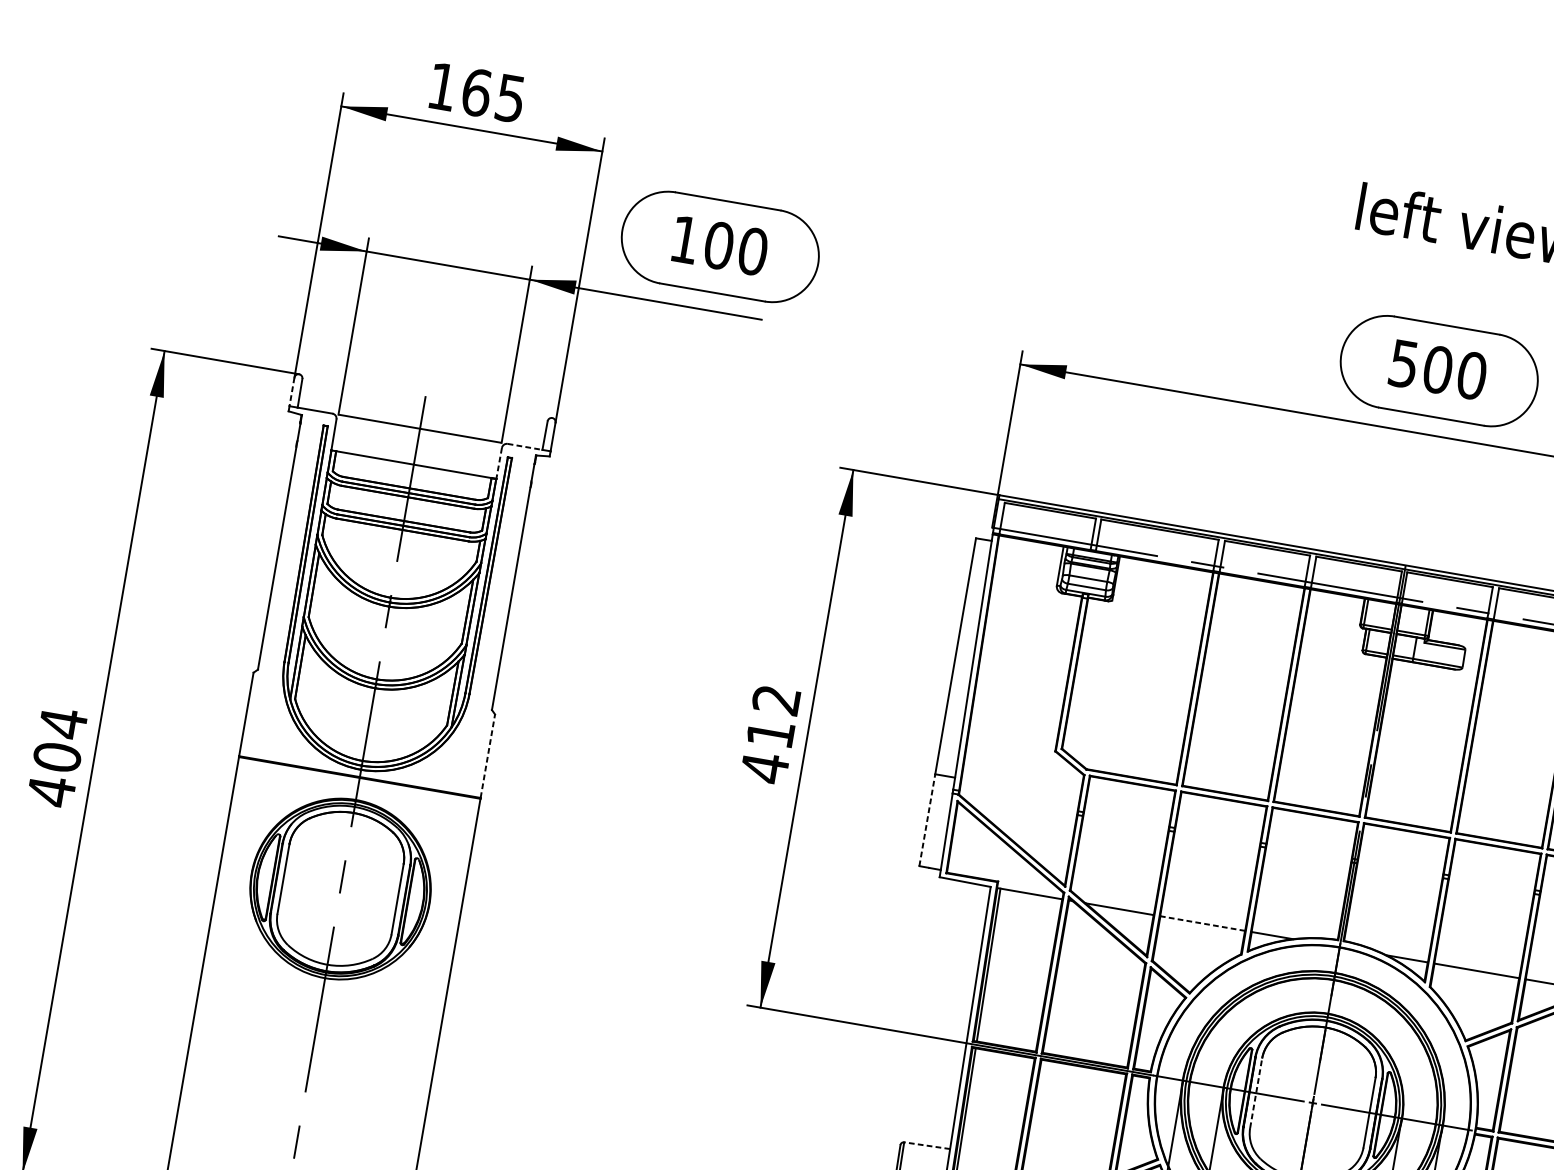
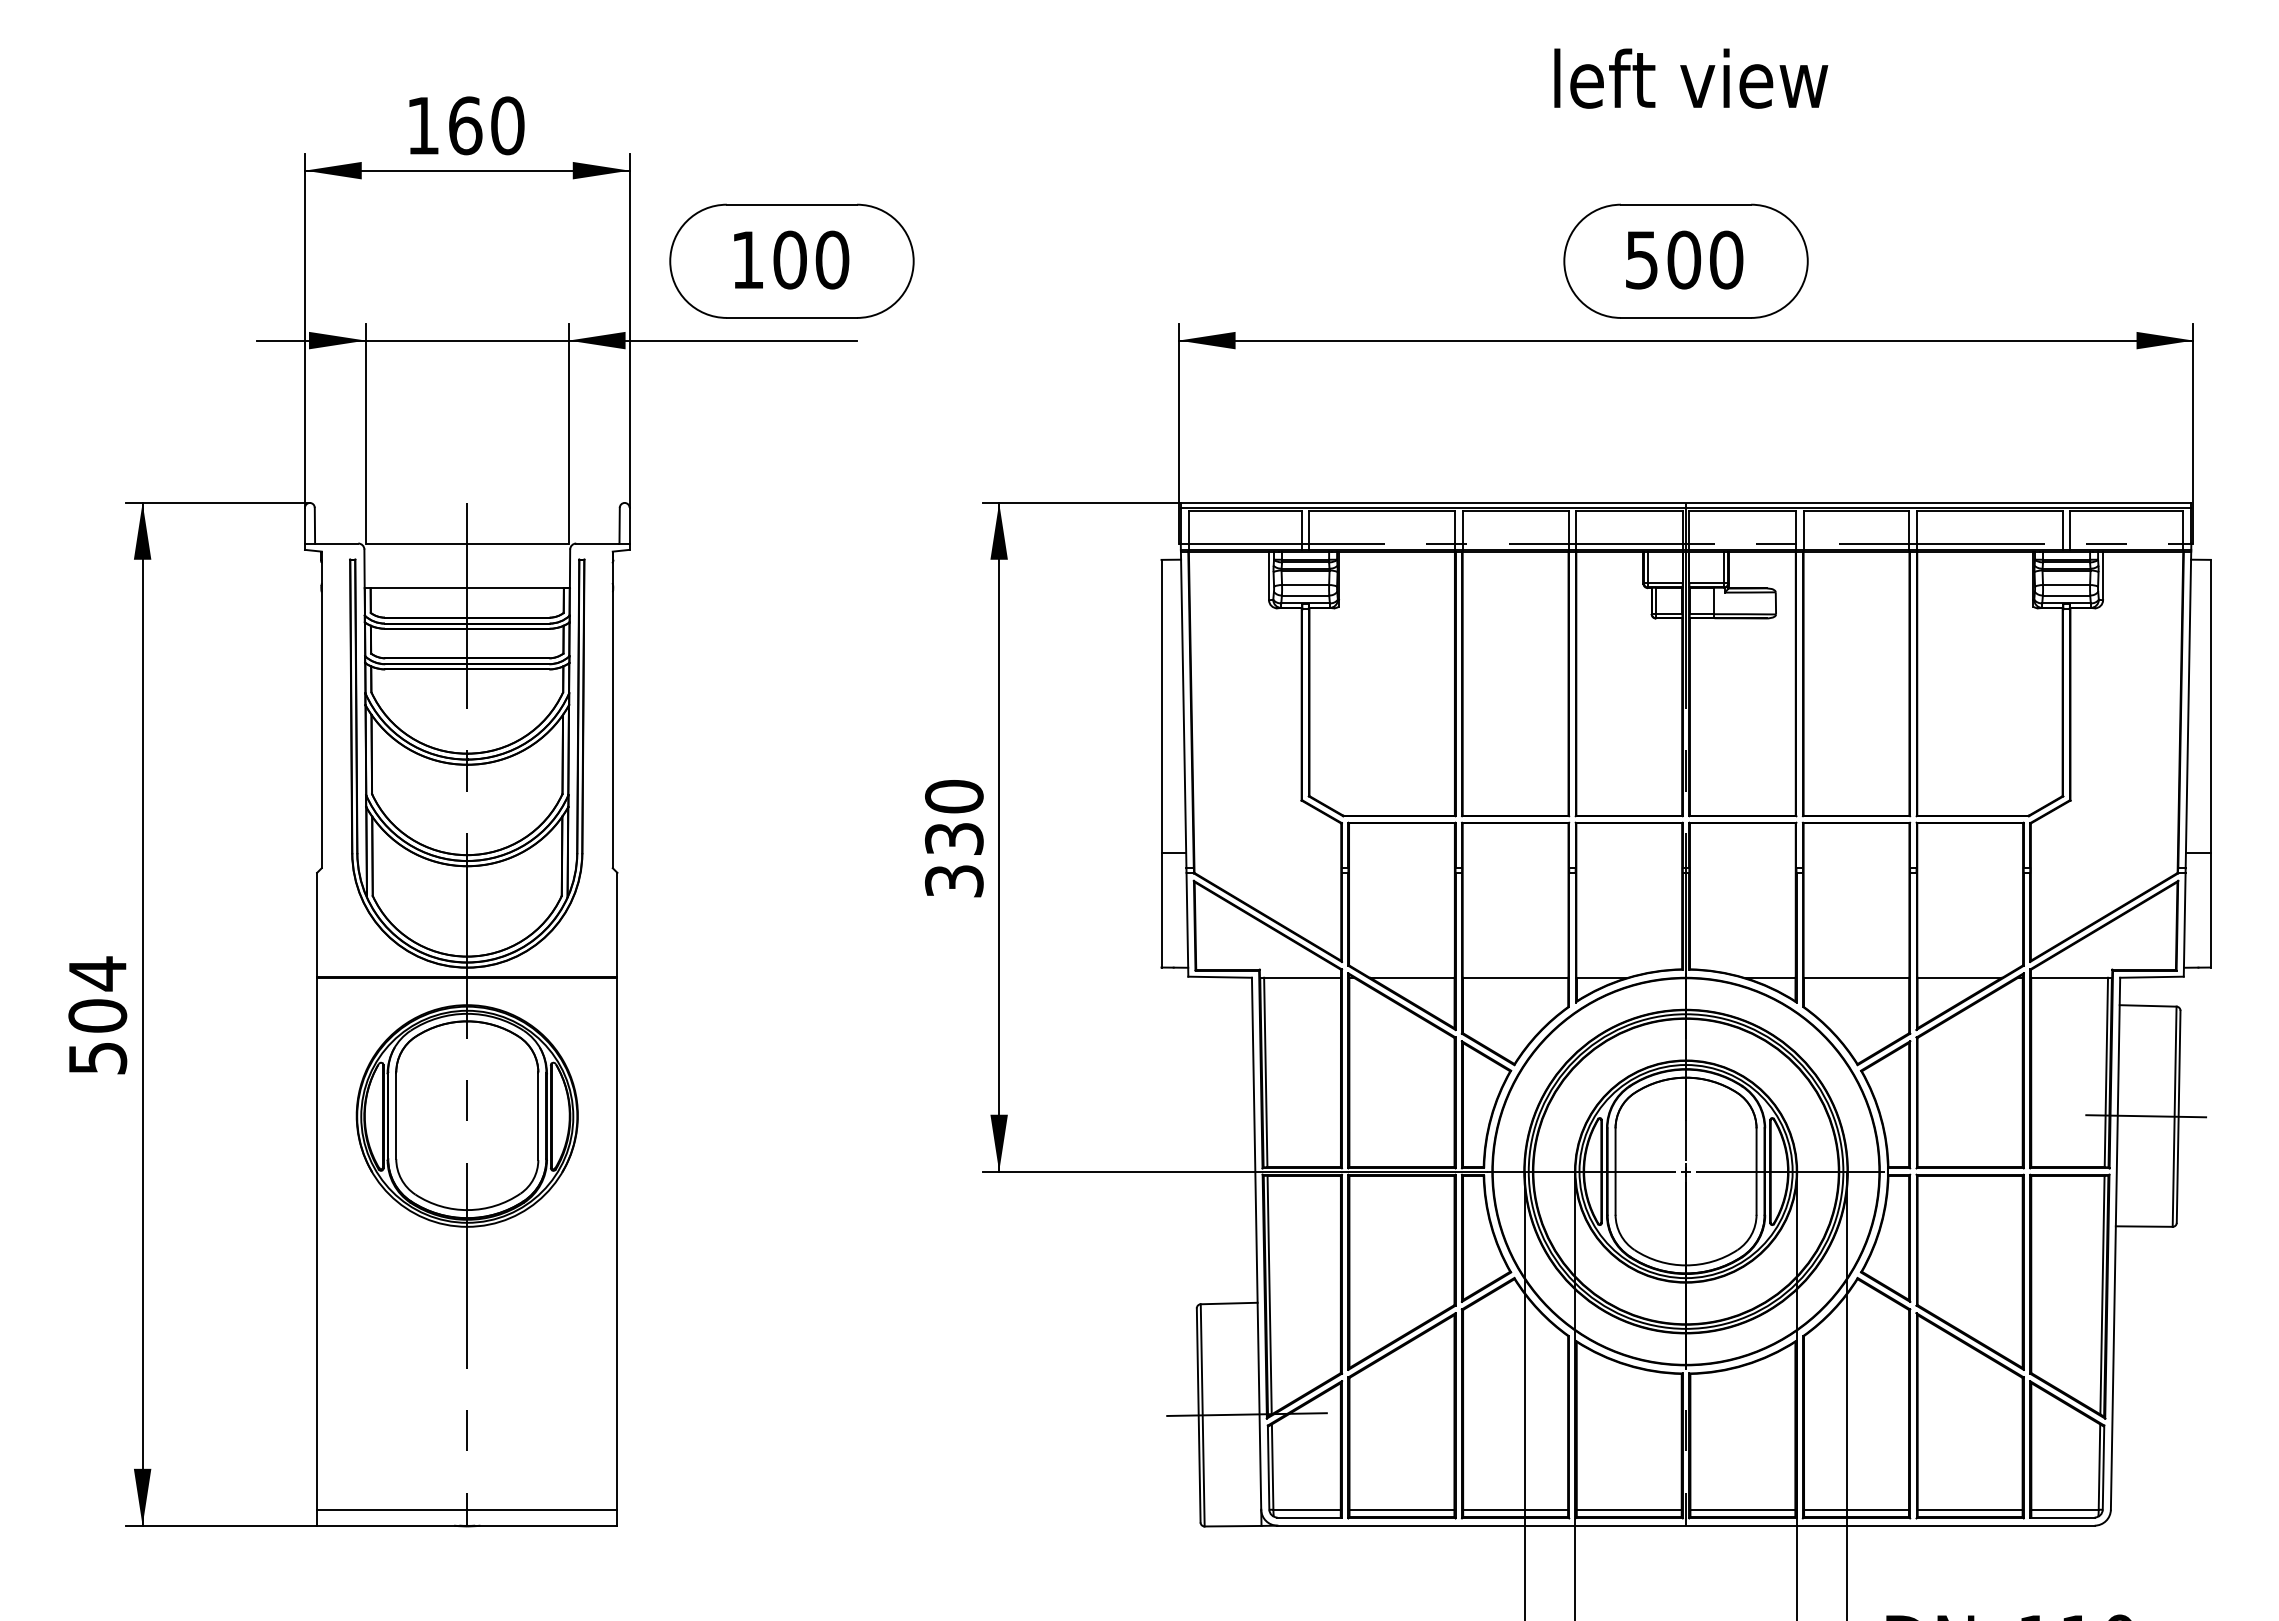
text: (510, 98) -> (507, 125), 165 -> 160
line: (291, 391) -> (304, 525), dashed -> solid
line: (524, 446) -> (597, 543), dashed -> solid
line: (499, 463) -> (570, 569), dashed -> solid
text: (770, 734) -> (954, 839), 412 -> 330
line: (487, 755) -> (617, 924), dashed -> solid
text: (52, 791) -> (98, 1058), 404 -> 504
line: (927, 819) -> (1161, 909), dashed -> solid
line: (1202, 923) -> (1515, 977), dashed -> solid
line: (1256, 1093) -> (1615, 1171), dashed -> solid
line: (926, 1145) -> (1228, 1303), dashed -> solid

